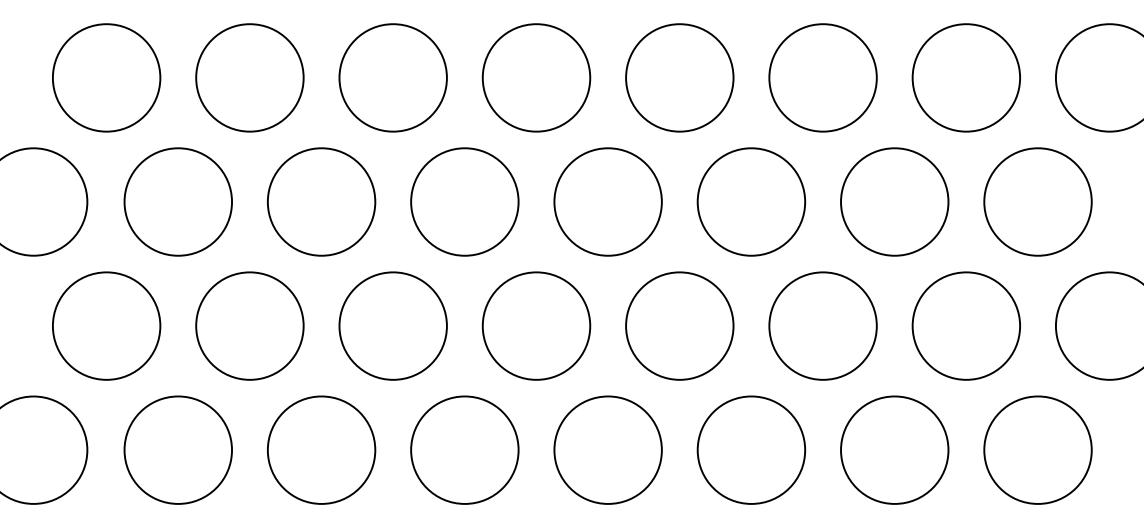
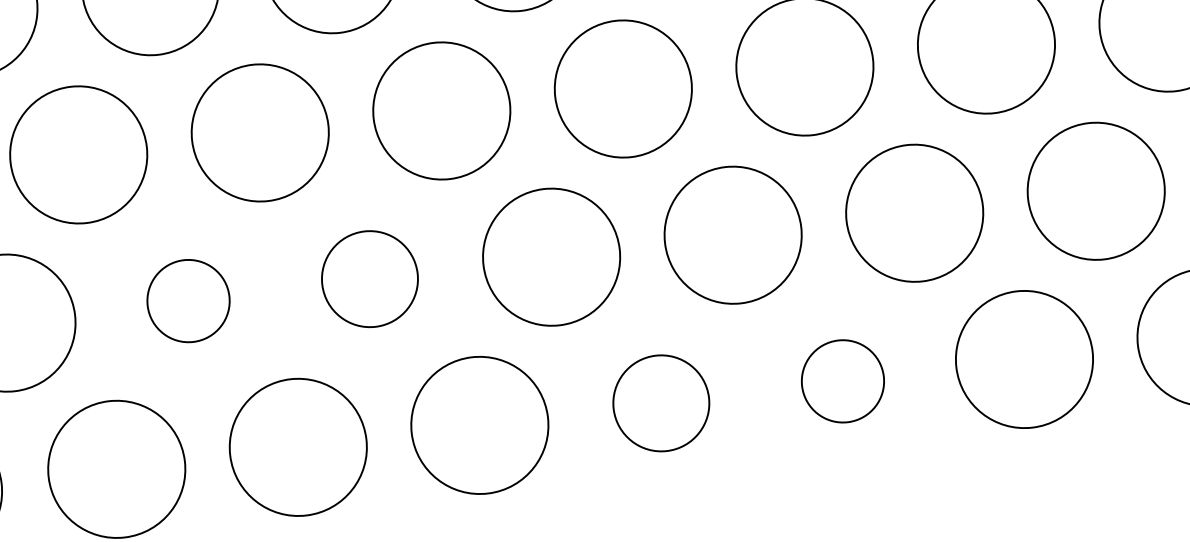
part: (249, 325) -> (187, 300), size x0.6
part: (392, 325) -> (369, 278), size x0.7
part: (607, 449) -> (660, 402), size x0.7
part: (751, 449) -> (842, 380), size x0.6

